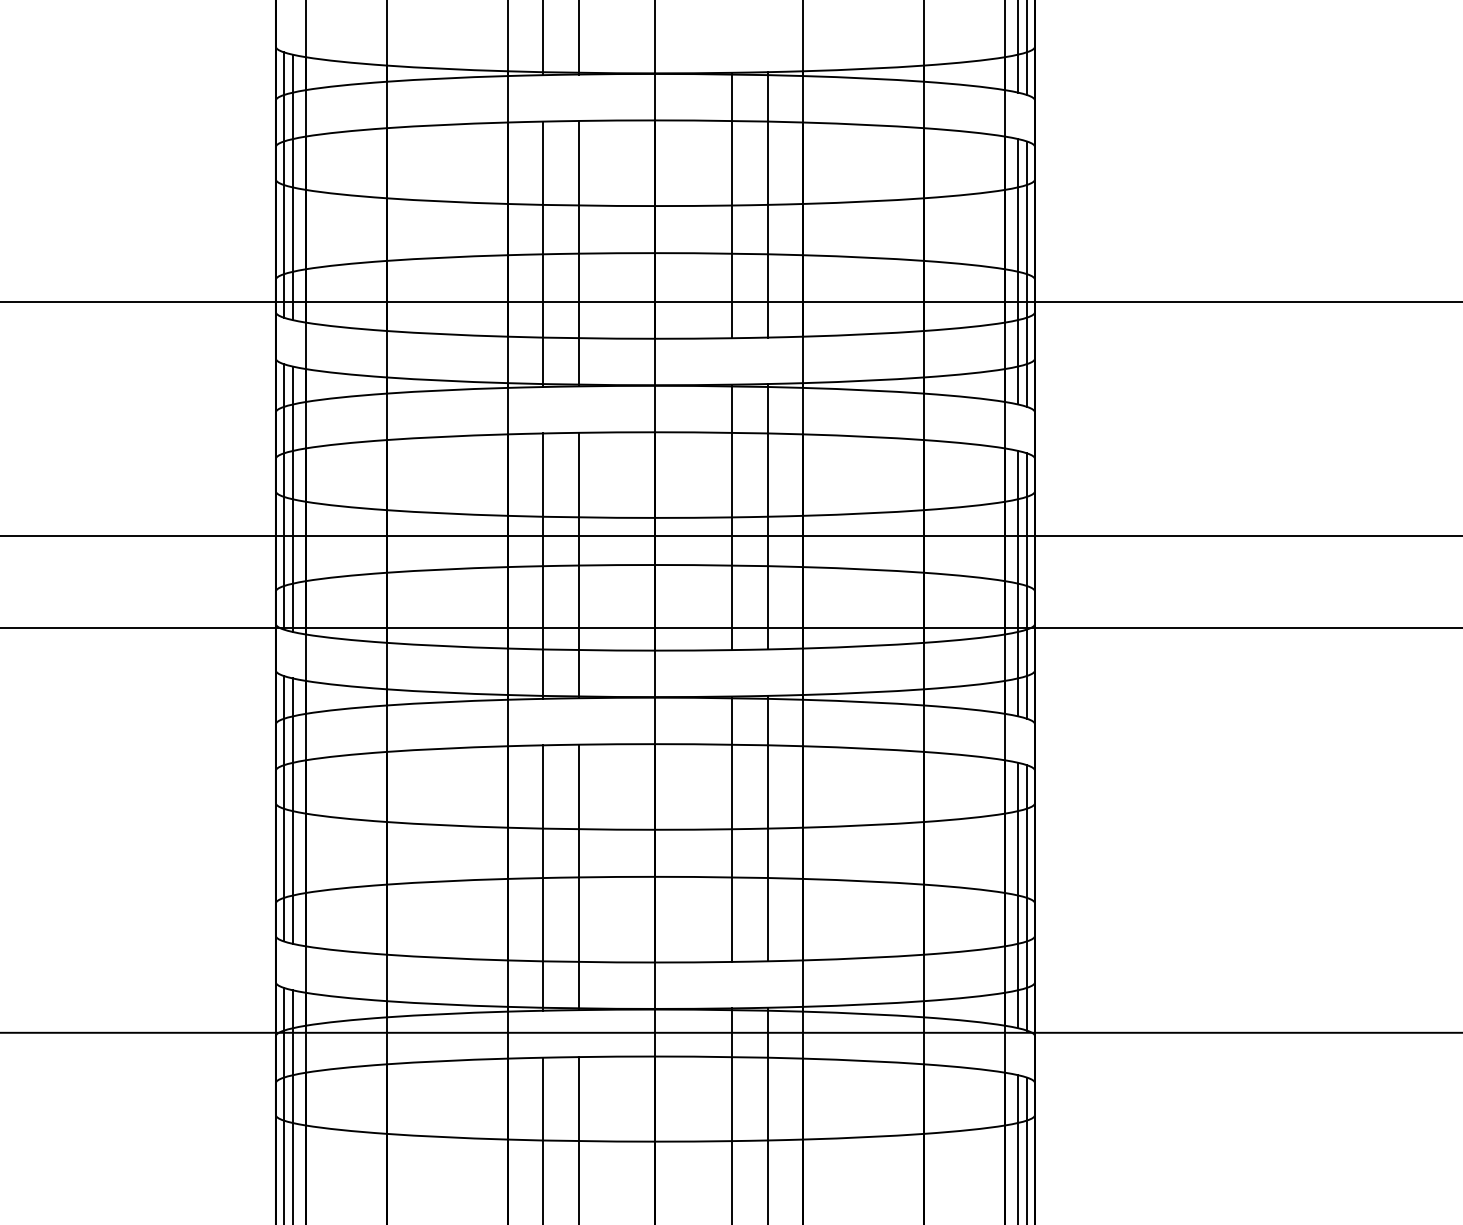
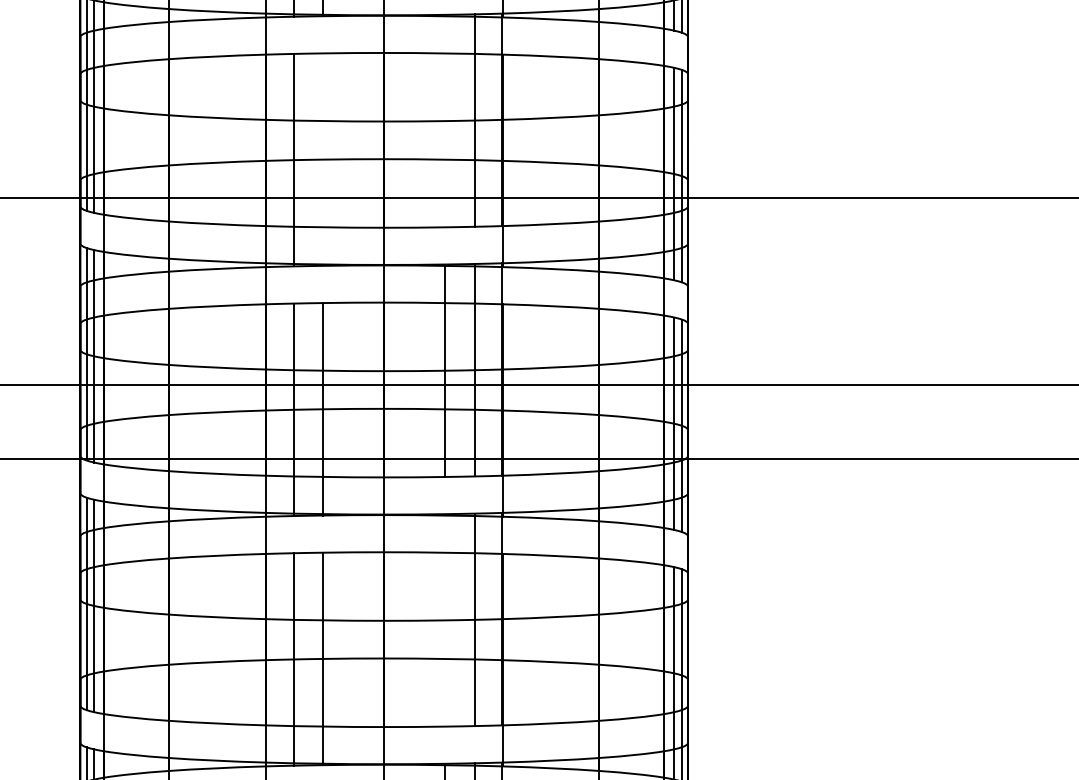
line: (731, 205) -> (445, 121), removed
line: (578, 253) -> (322, 159), removed
line: (731, 828) -> (445, 619), removed

